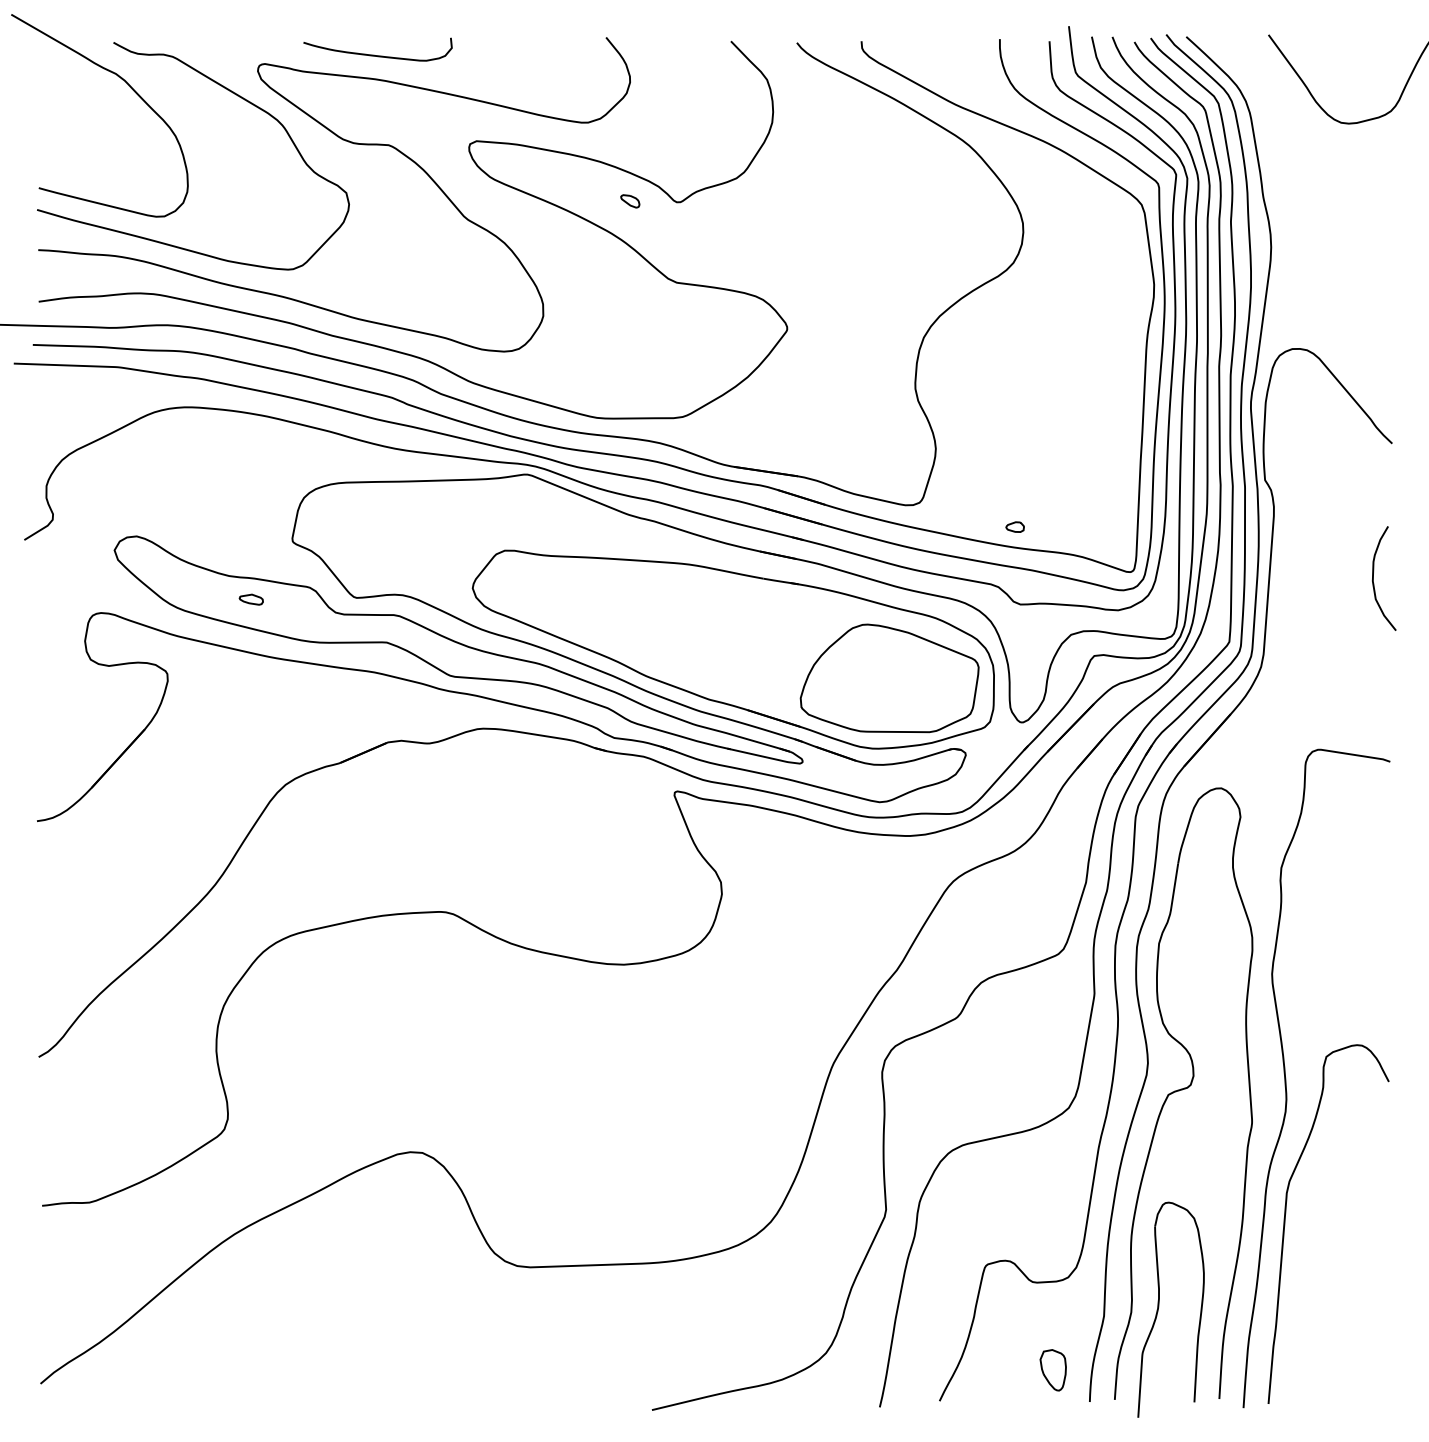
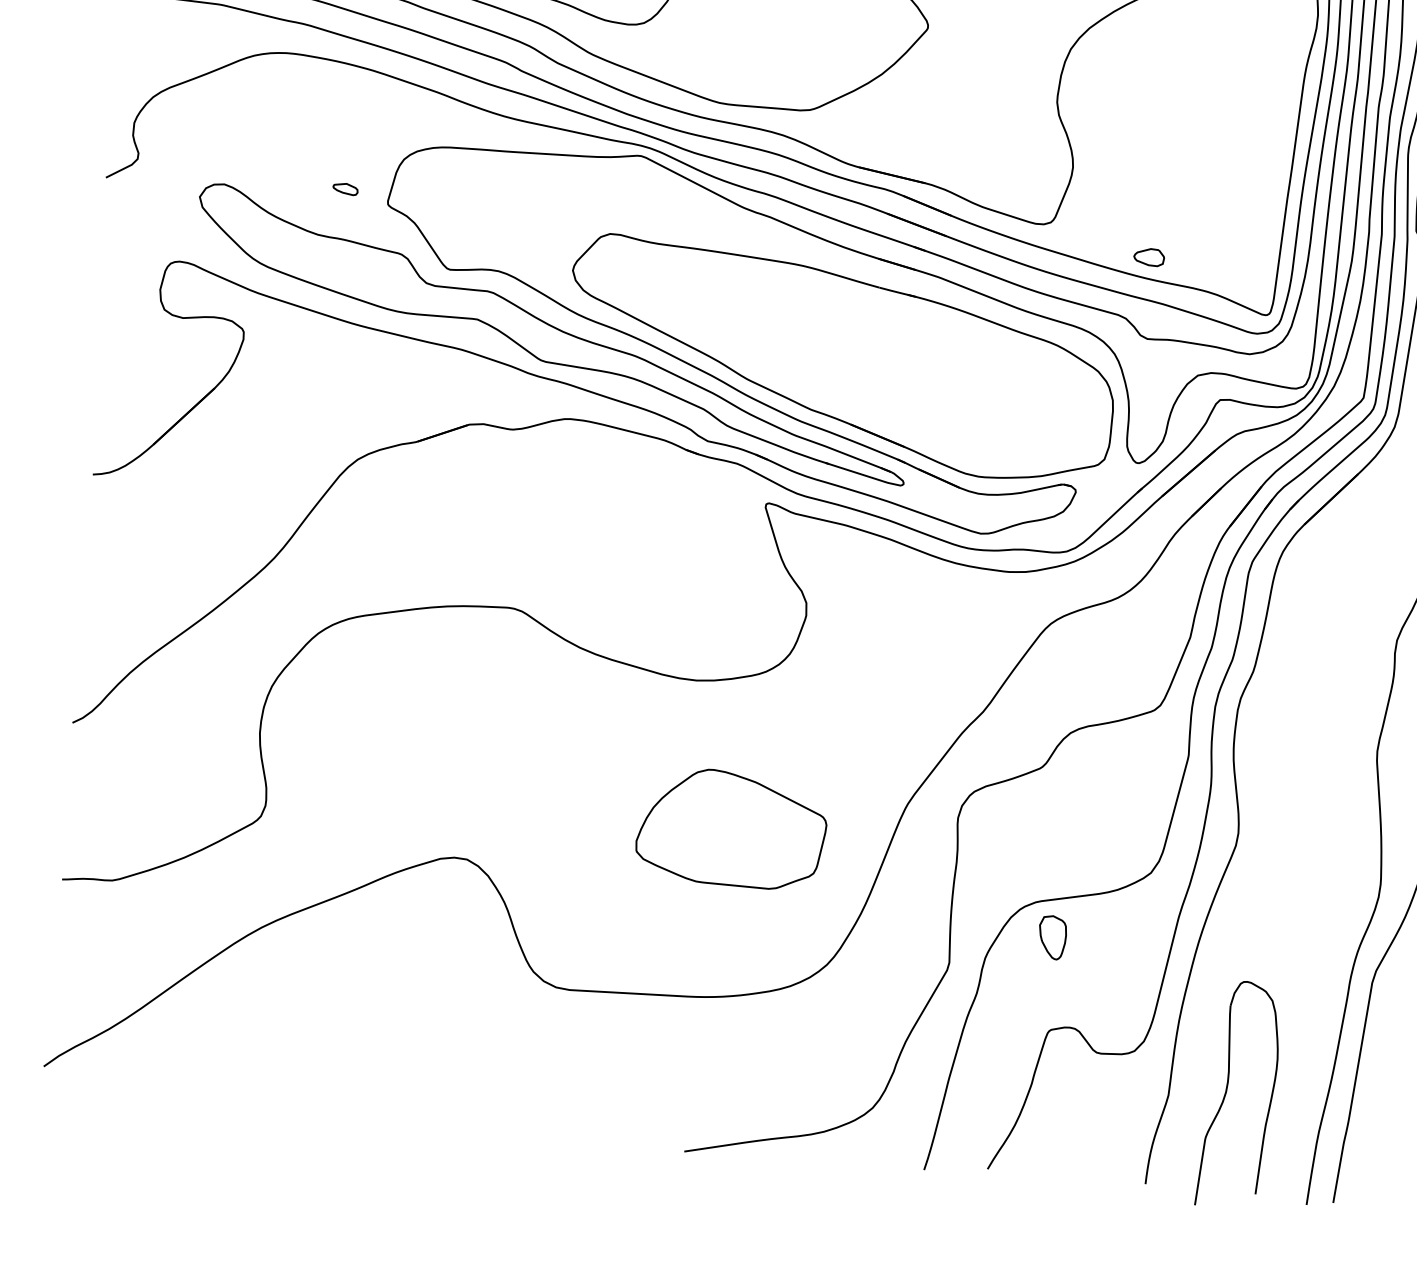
part: (1014, 526) -> (1148, 256), size x1.6
part: (250, 599) -> (344, 188), moved
part: (889, 678) -> (731, 828), moved
part: (1183, 1093) -> (1272, 868), removed
part: (1052, 1370) -> (1051, 937), moved

